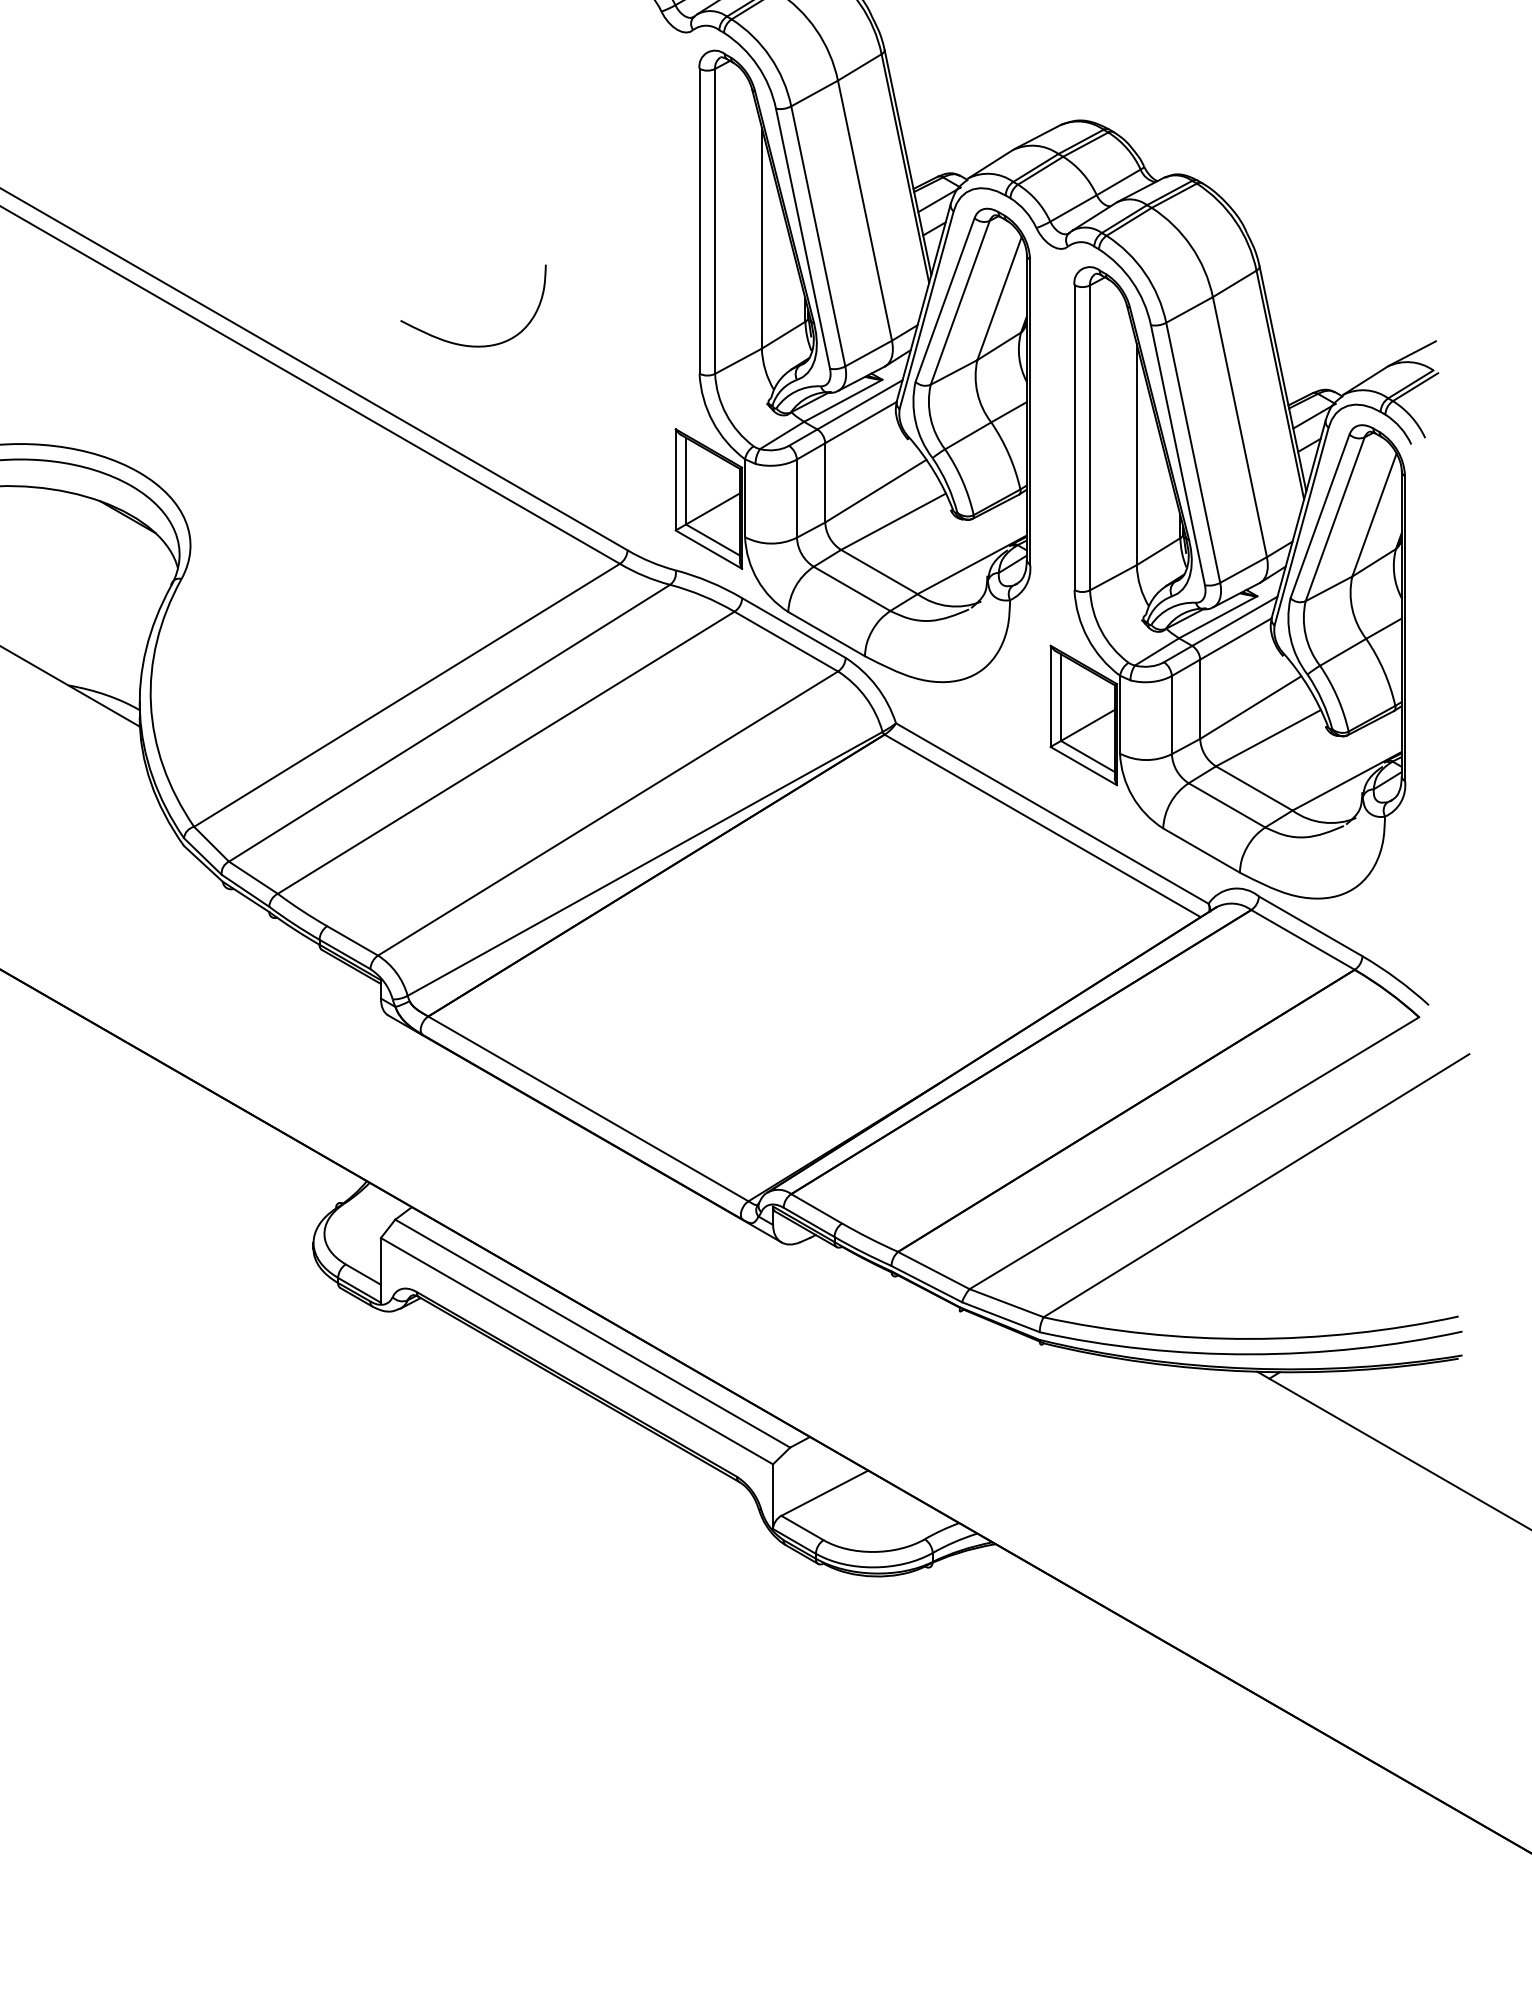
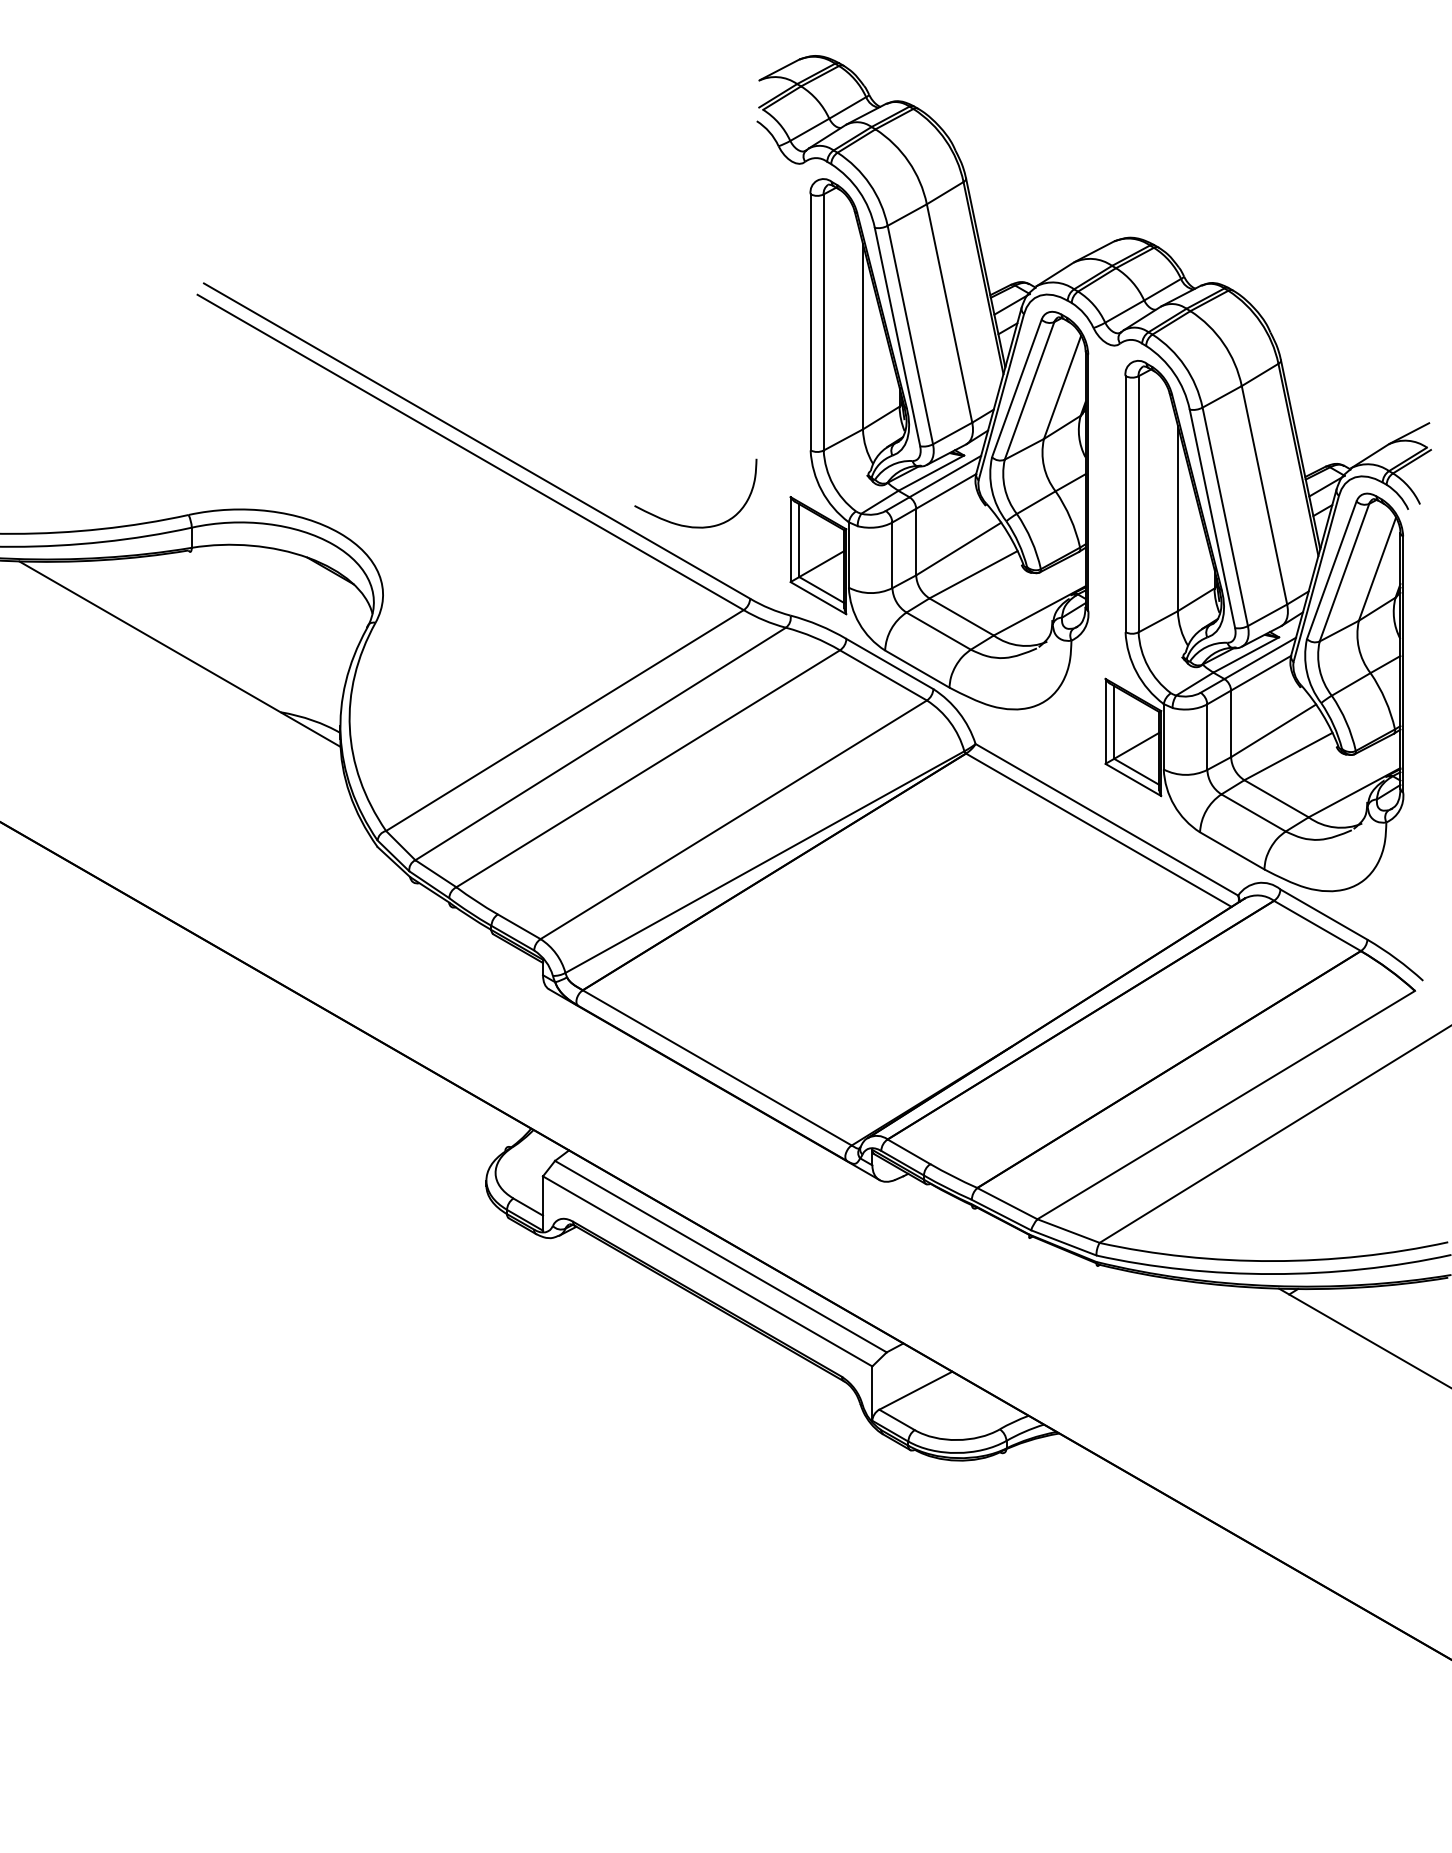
curve: (464, 344) -> (688, 525), moved

